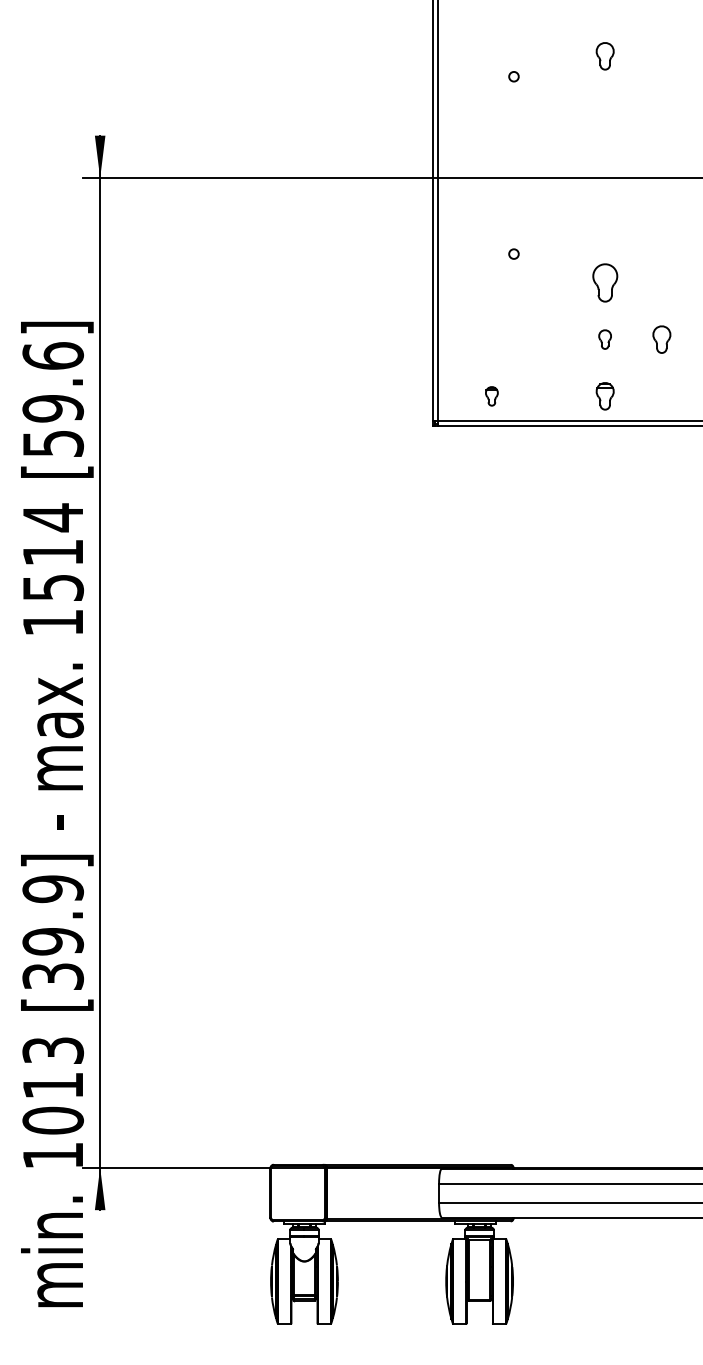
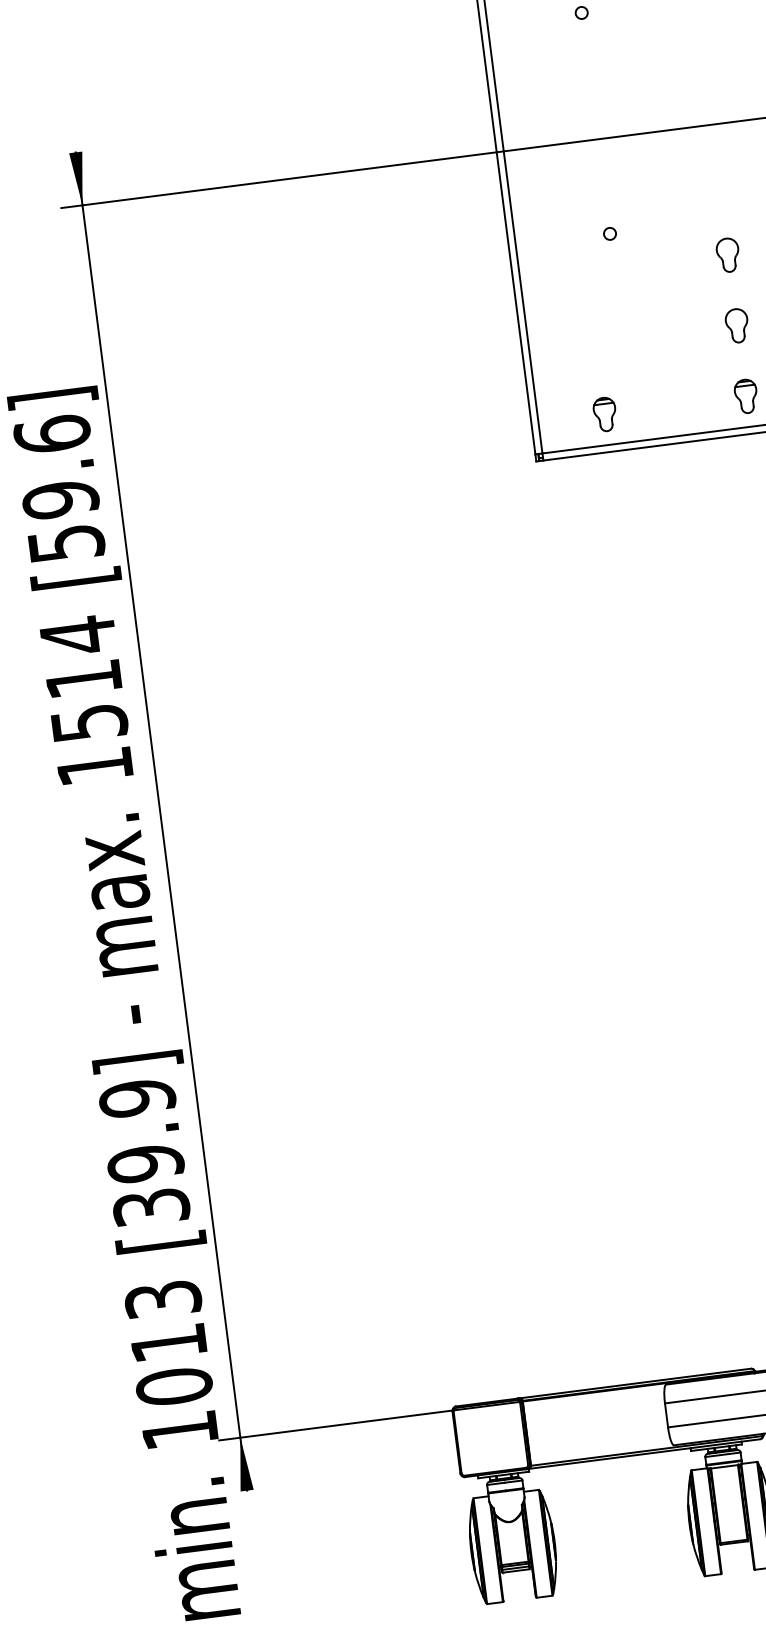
part: (604, 282) -> (727, 254), size x0.71
part: (604, 339) -> (736, 325), size x1.43
part: (491, 396) -> (604, 414), size x1.43

